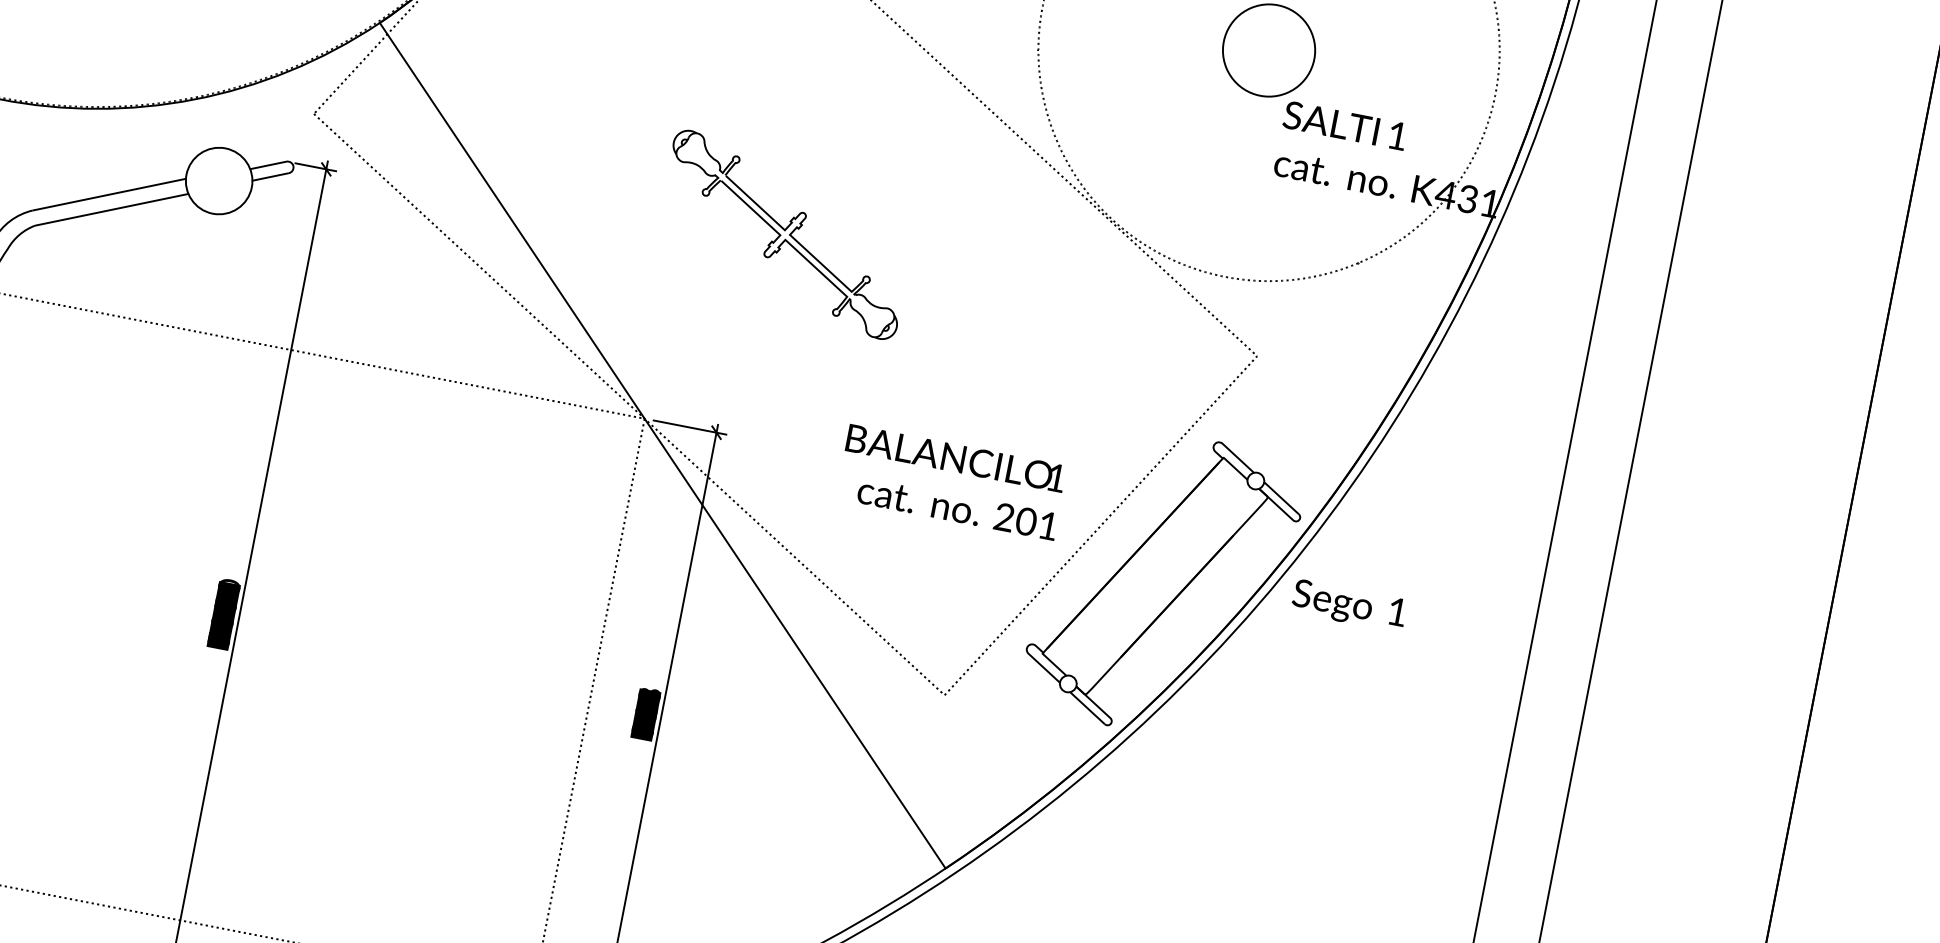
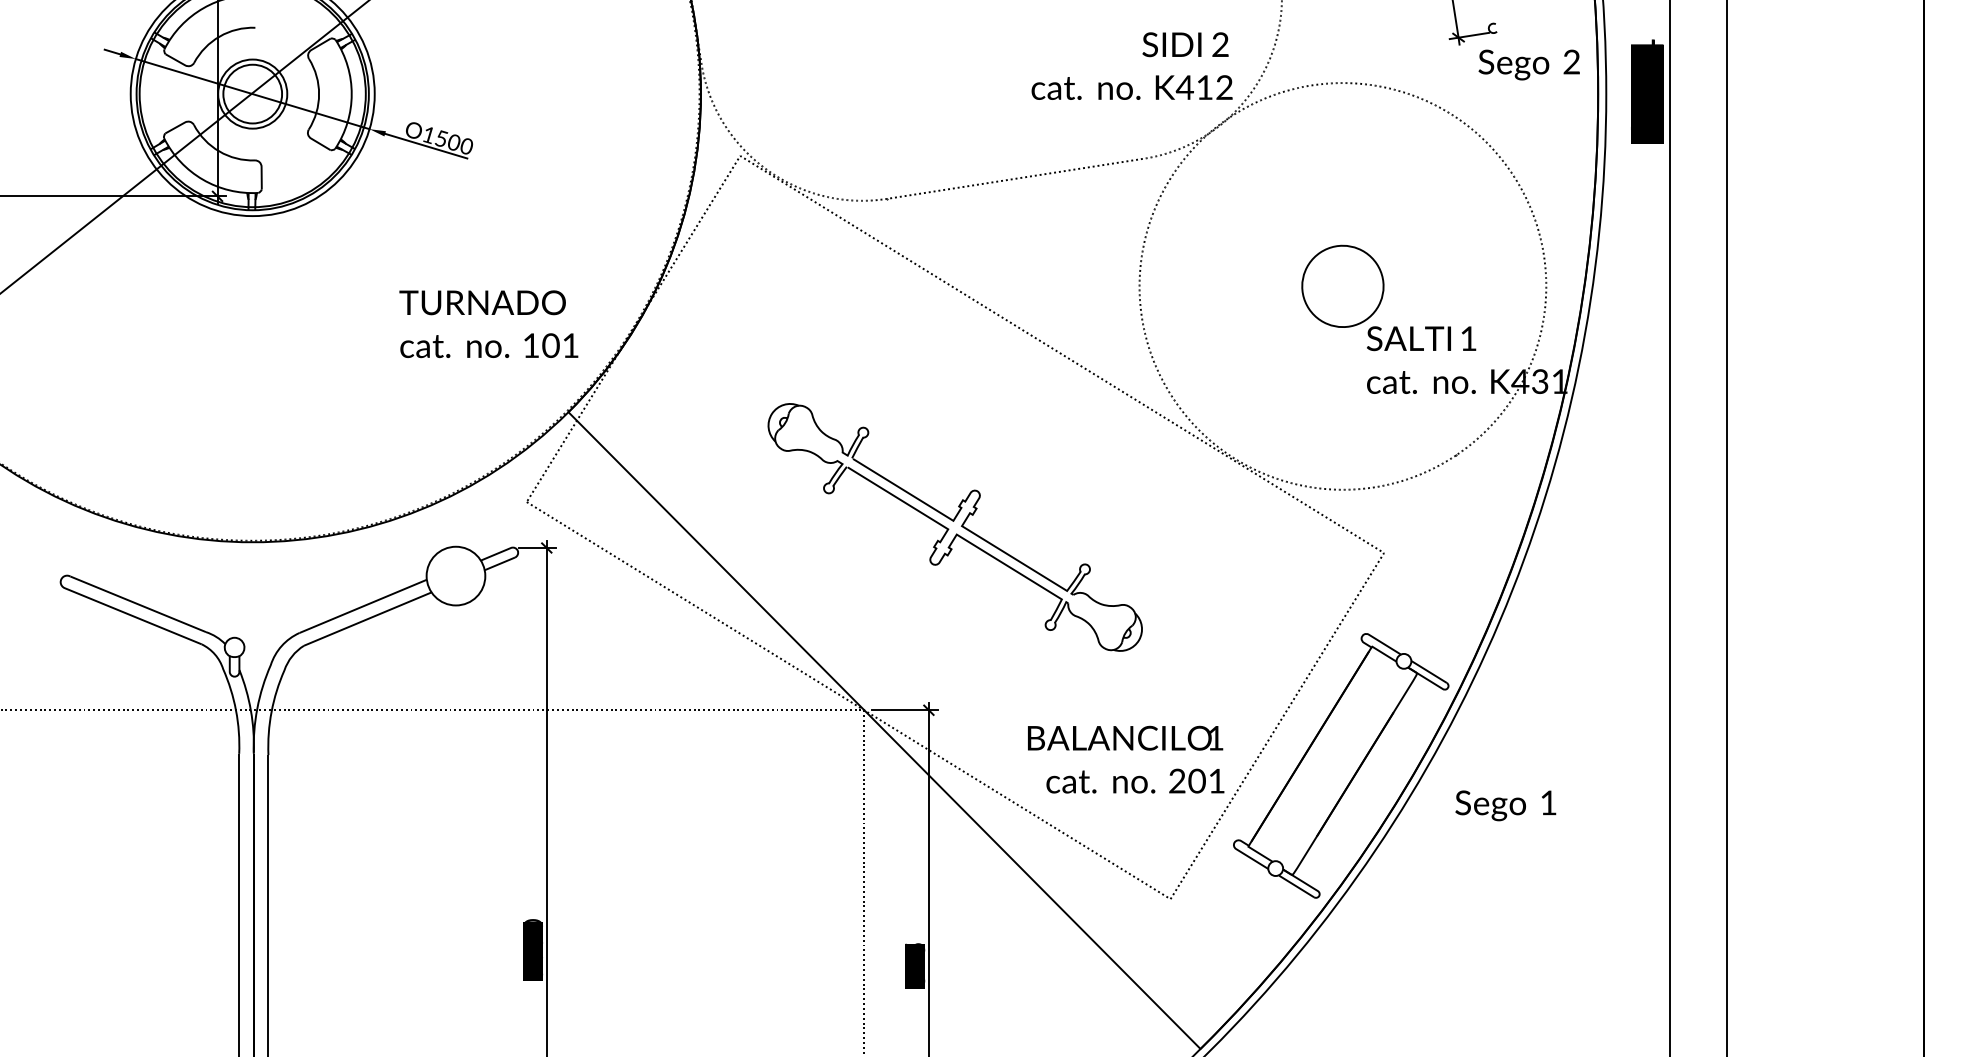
part: (784, 234) -> (954, 527), size x1.67
text: (952, 482) -> (1126, 759), moved
text: (1348, 605) -> (1505, 805), moved
text: (650, 692) -> (915, 946), 318 -> 315

